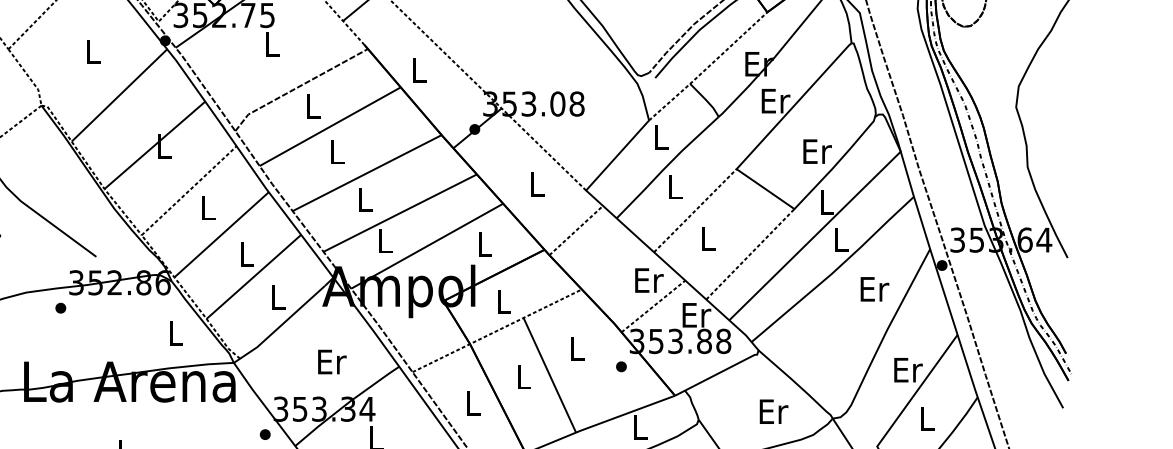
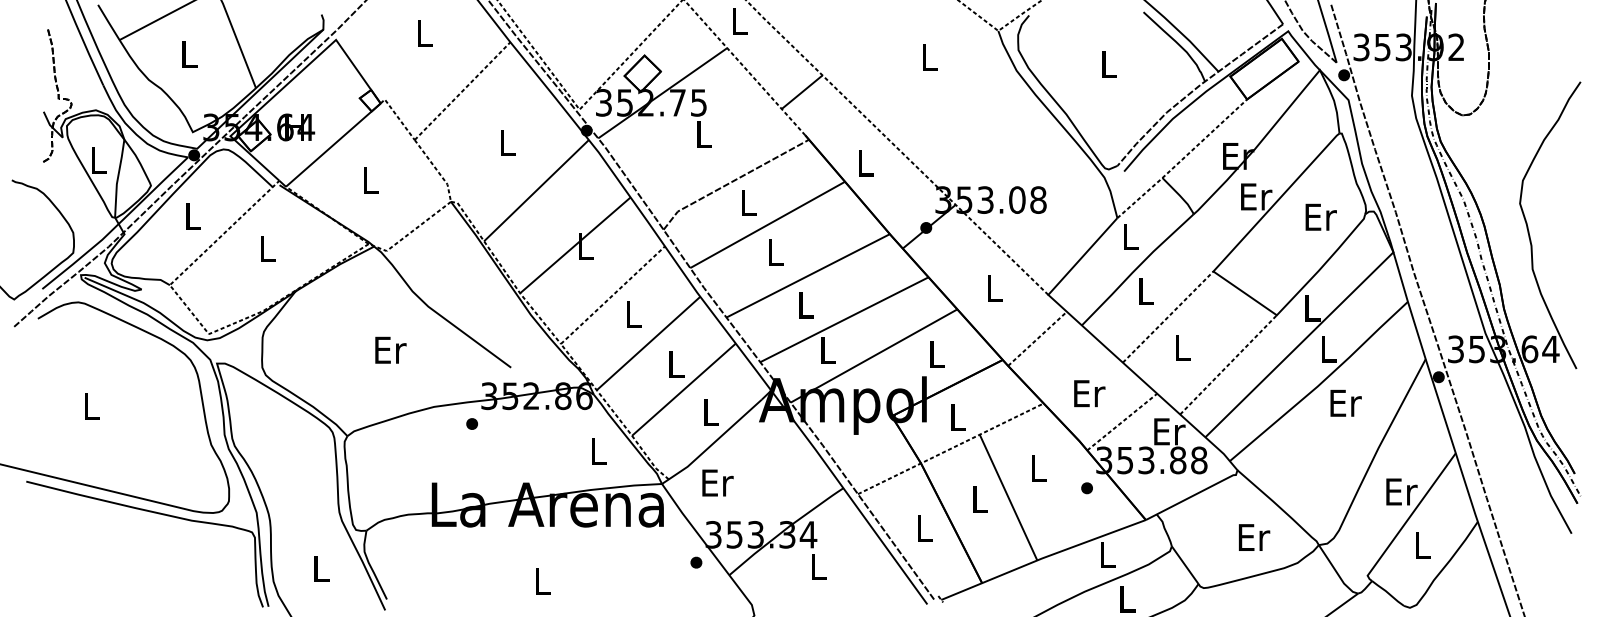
text: (816, 150) -> (1320, 216), moved
text: (649, 280) -> (1089, 393), moved
text: (874, 288) -> (1345, 402), moved
text: (331, 361) -> (717, 482), moved

